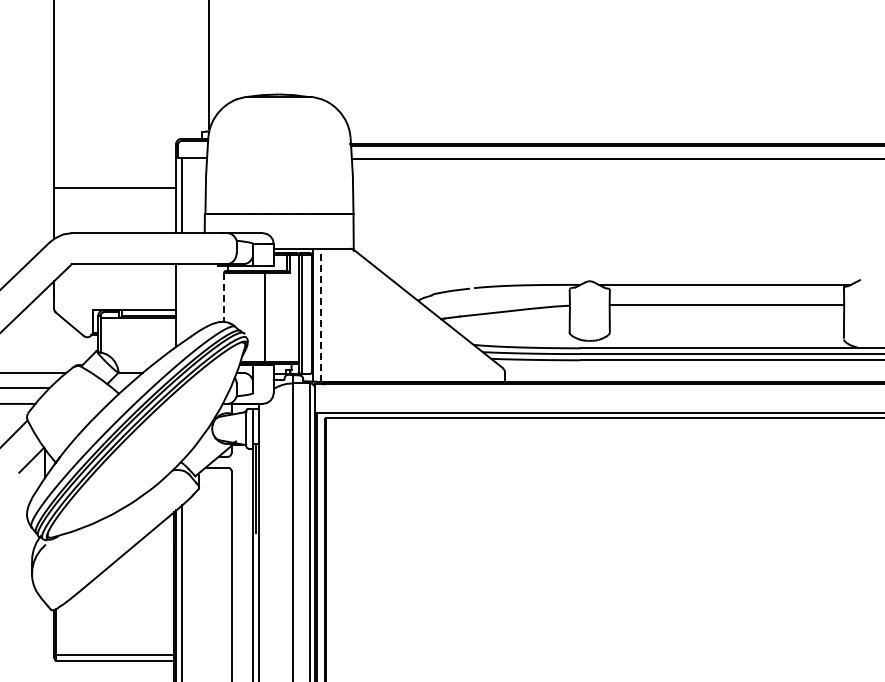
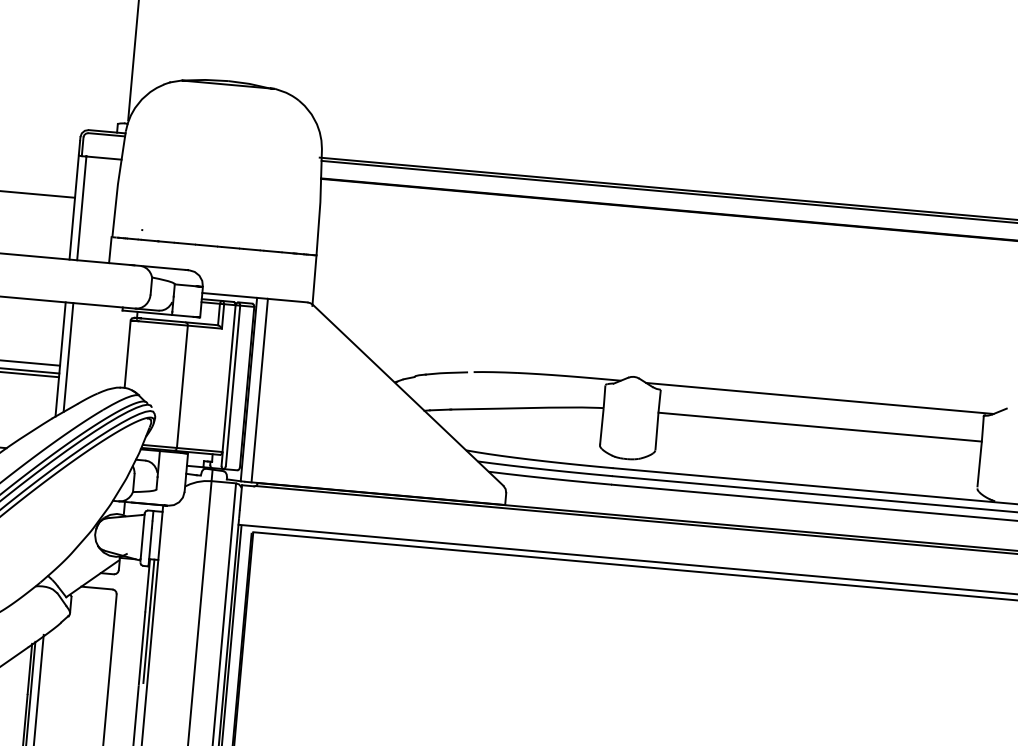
line: (223, 297) -> (127, 354), dashed -> solid
line: (181, 303) -> (68, 357), added
line: (321, 315) -> (259, 391), dashed -> solid

